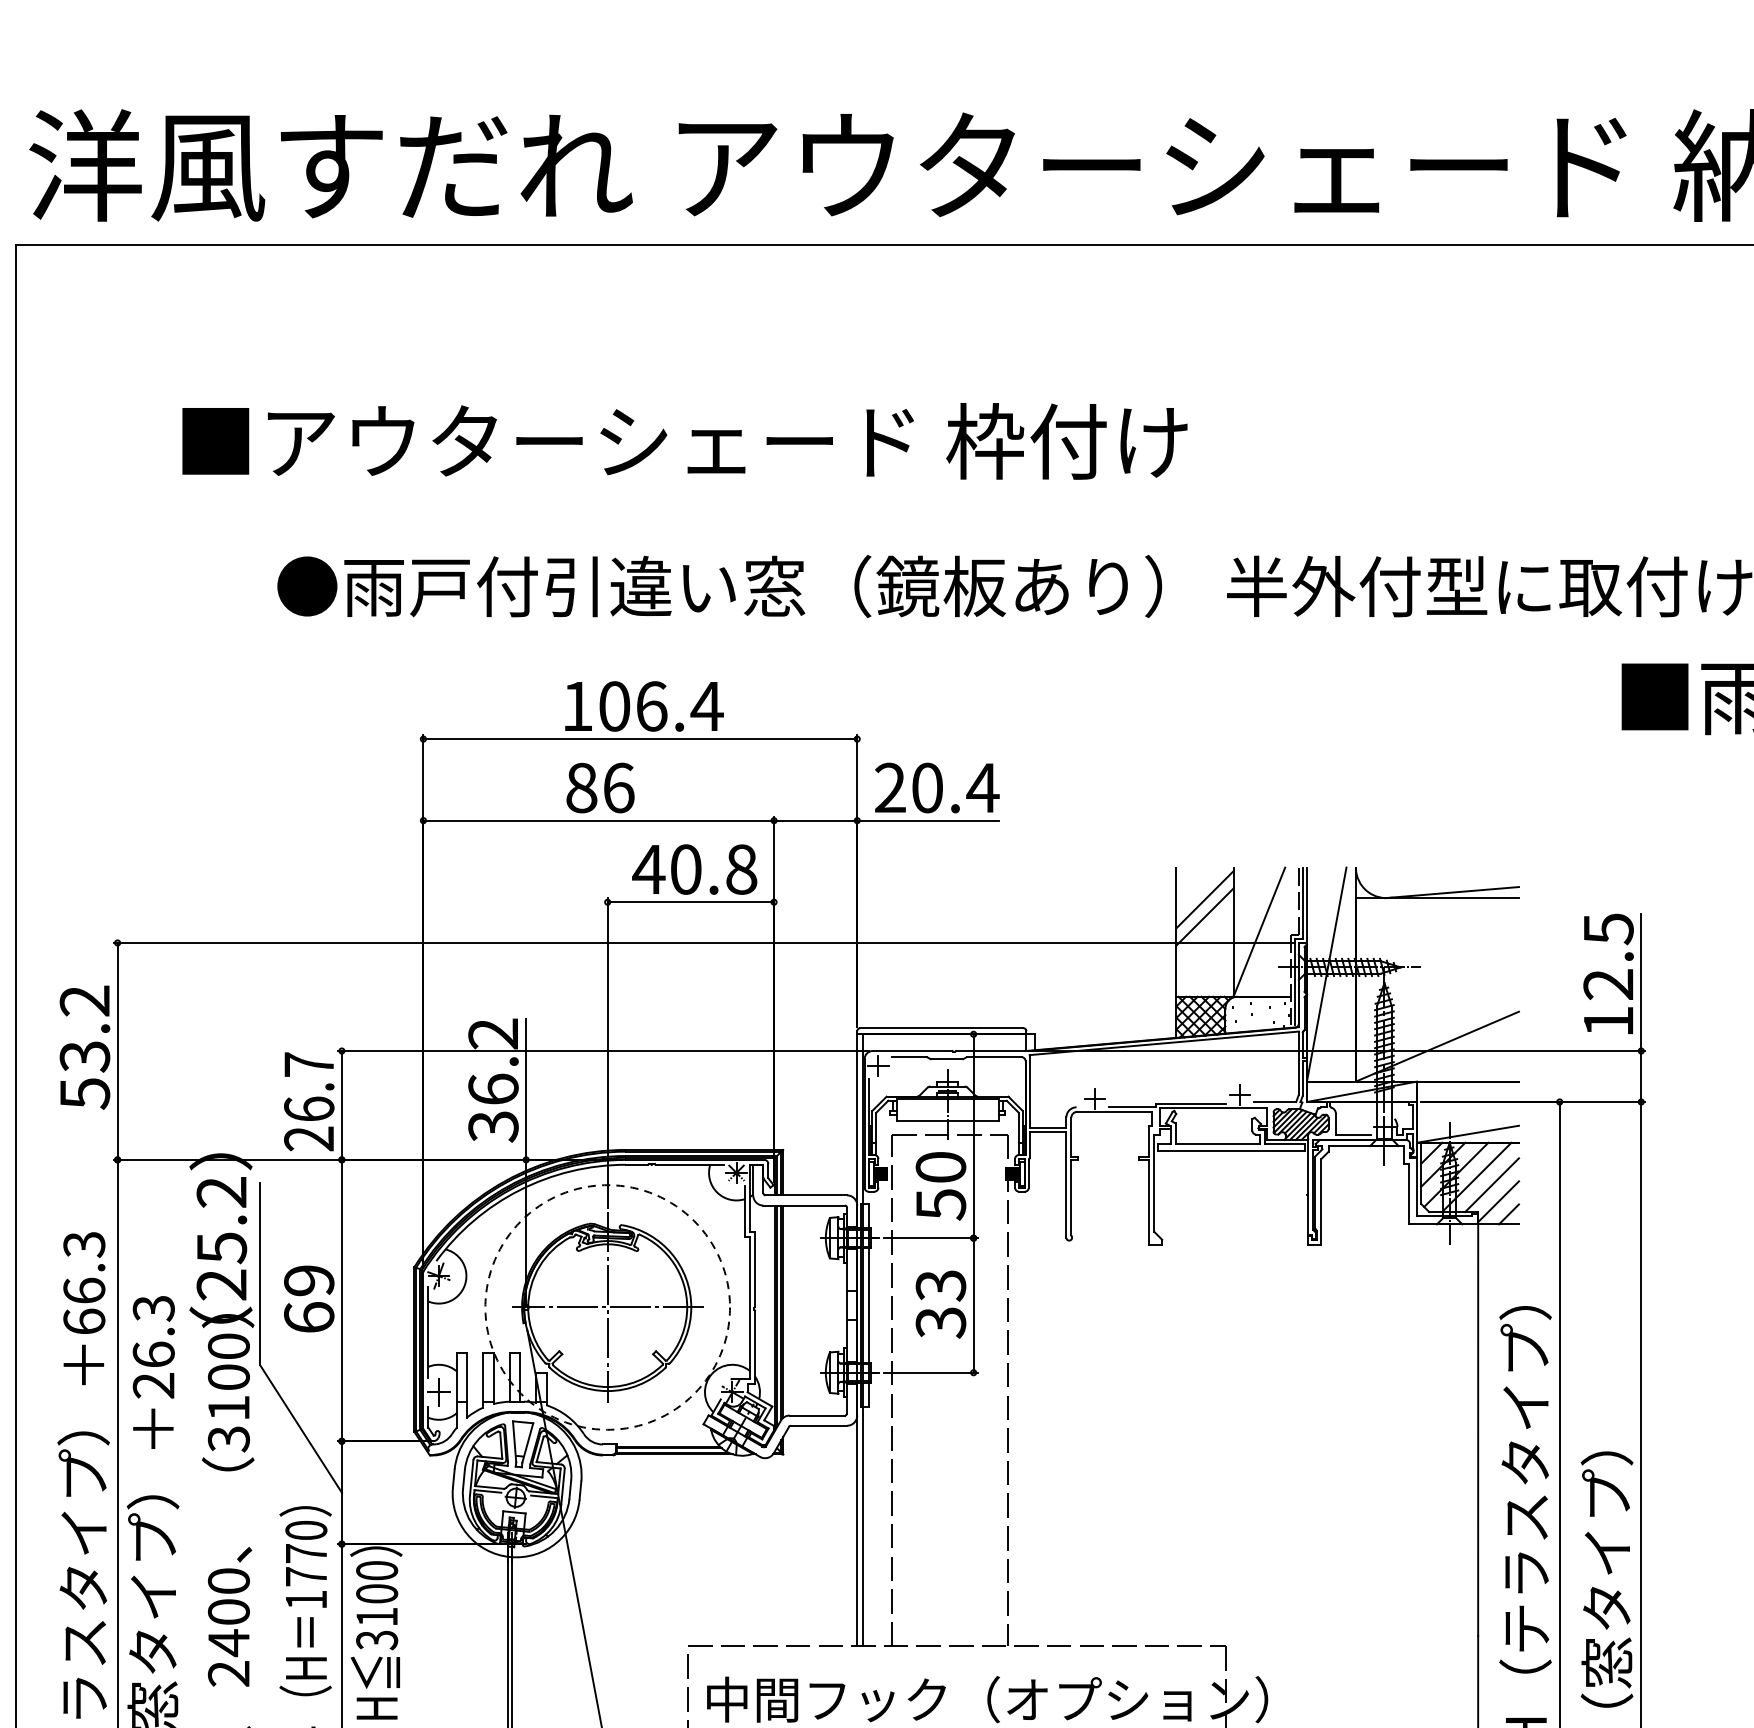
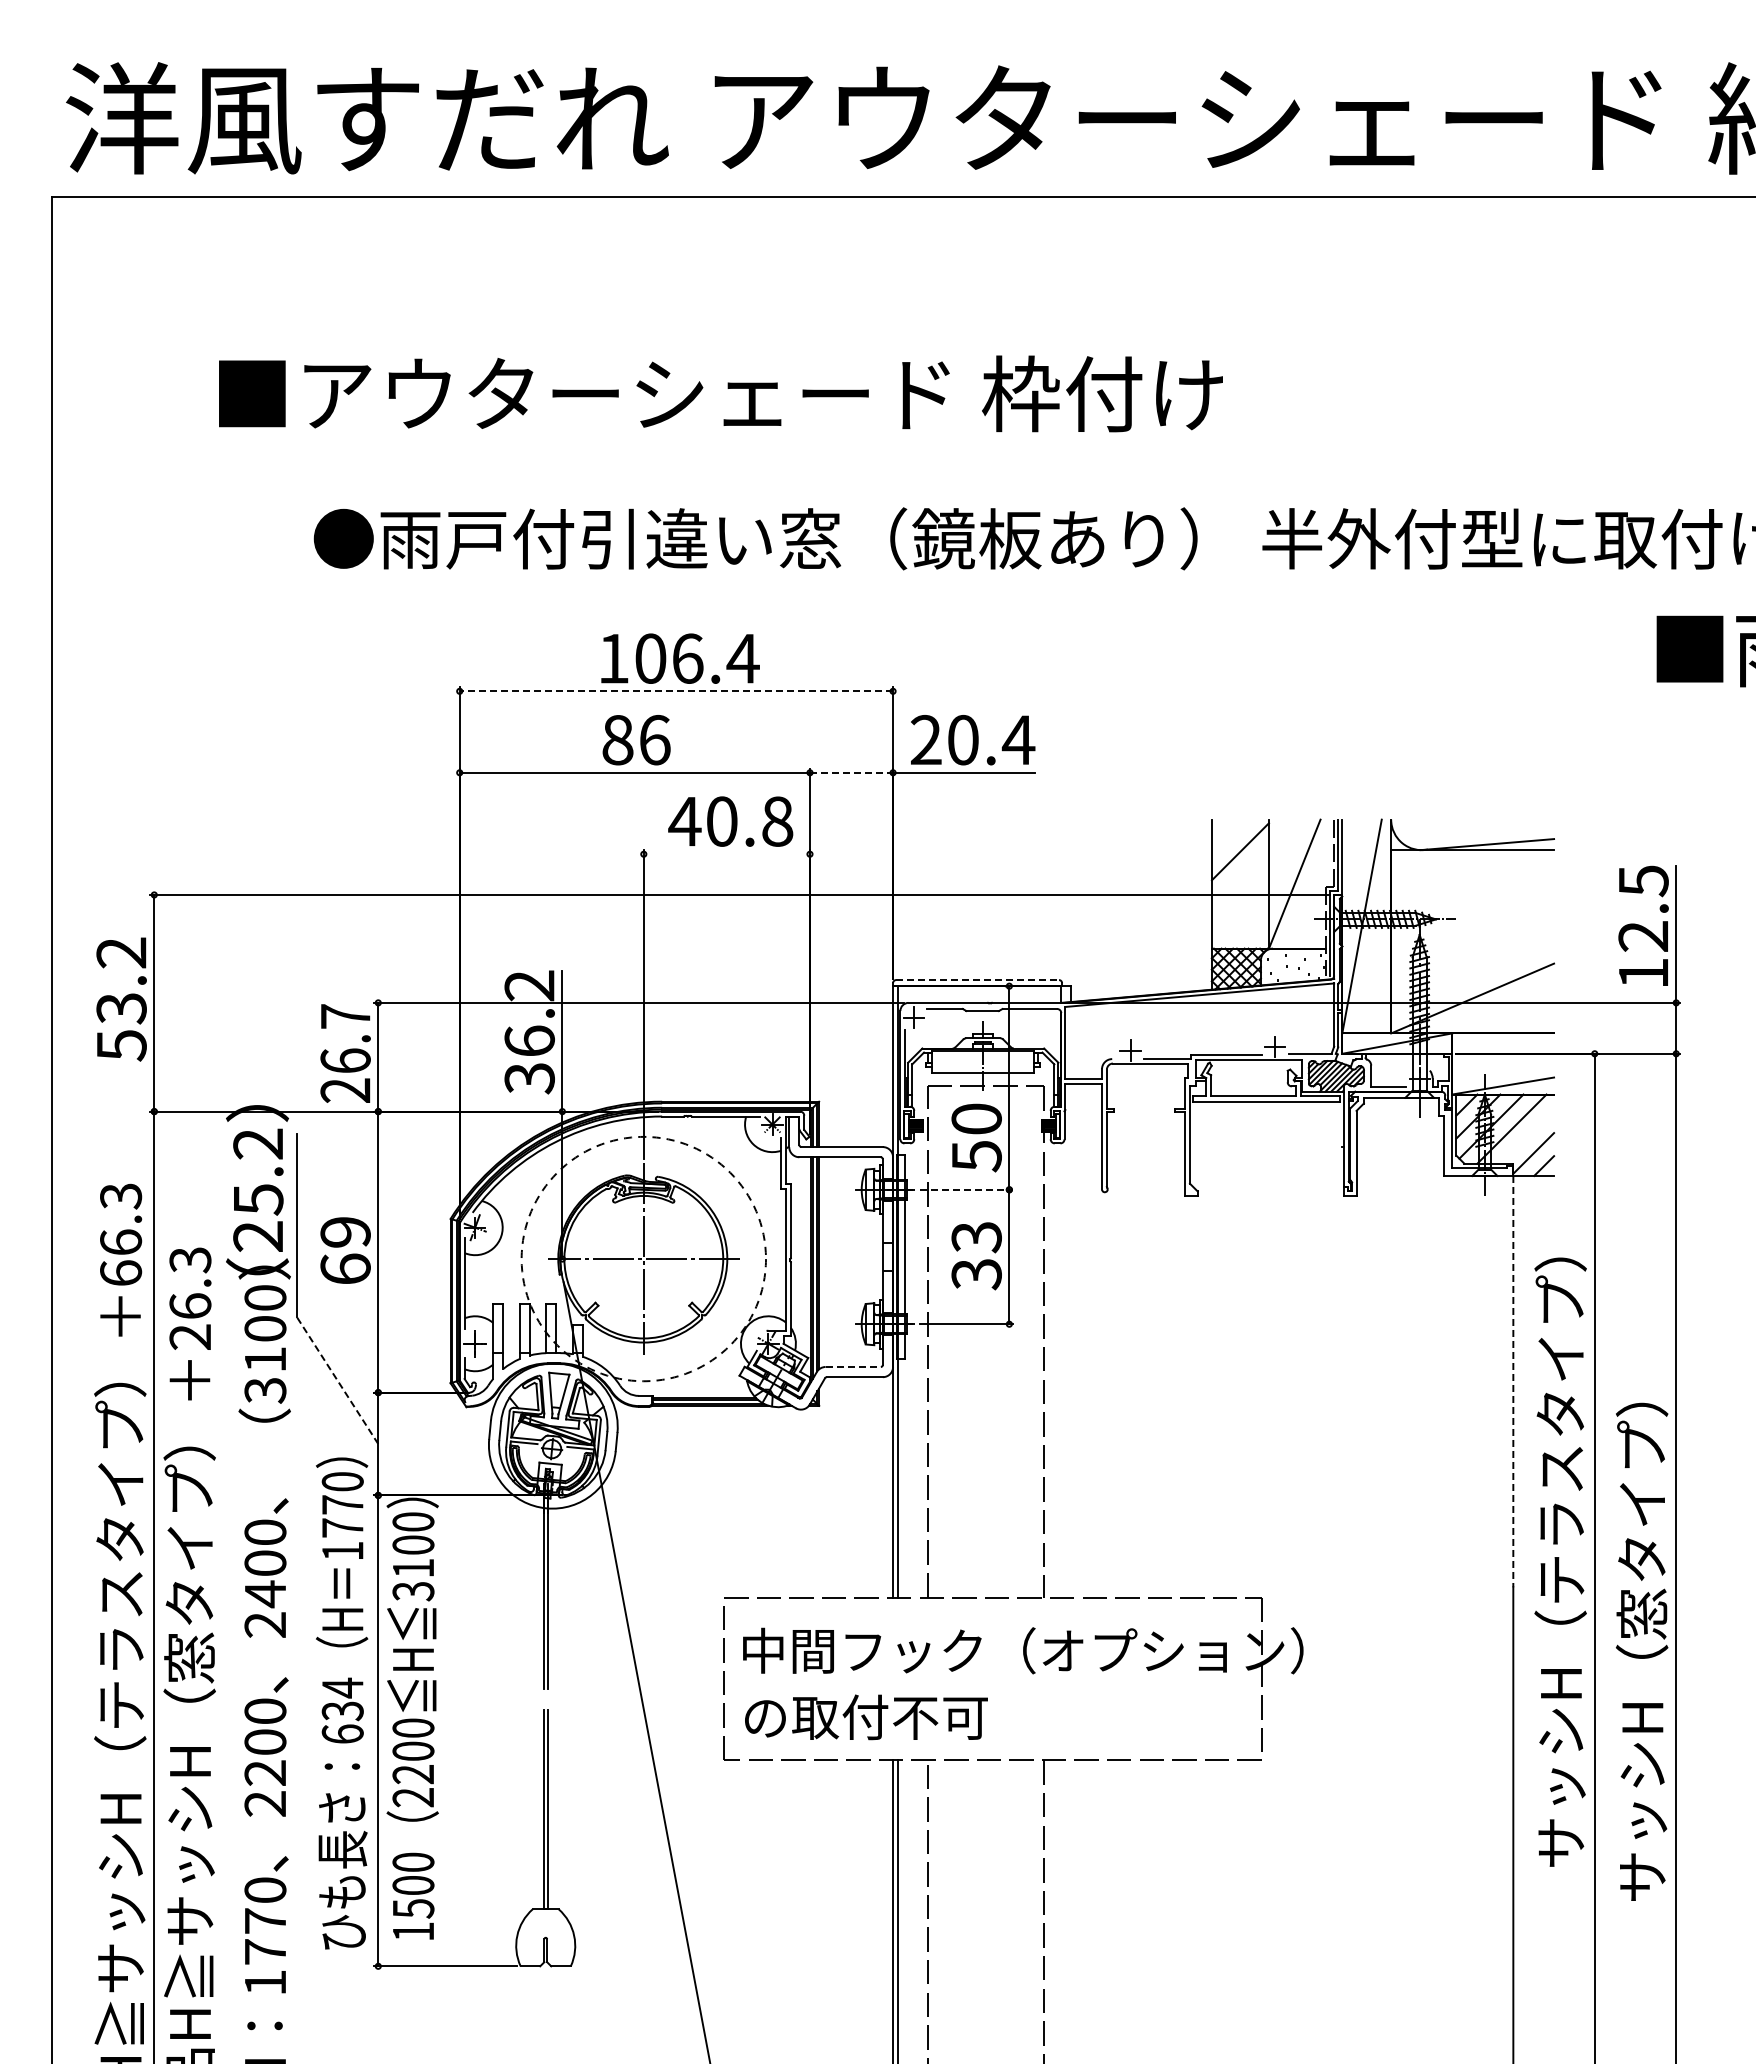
line: (640, 739) -> (676, 691), solid -> dashed
line: (815, 820) -> (851, 772), solid -> dashed
line: (690, 902) -> (726, 854), removed
line: (1204, 916) -> (1239, 868), removed
line: (942, 1028) -> (978, 980), solid -> dashed
line: (1492, 1184) -> (1527, 1136), removed
line: (930, 1237) -> (966, 1189), solid -> dashed
line: (817, 1416) -> (853, 1367), solid -> dashed
line: (301, 1429) -> (337, 1380), solid -> dashed
line: (1478, 1430) -> (1513, 1381), solid -> dashed

